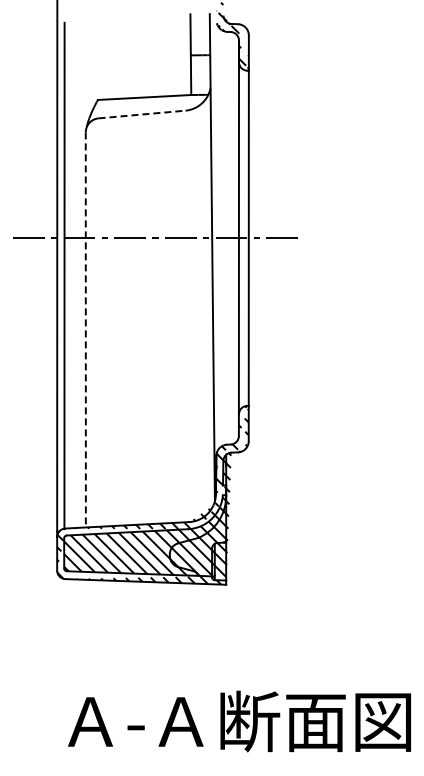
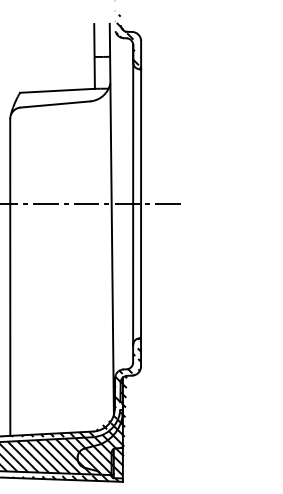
line: (142, 114) -> (55, 104), dashed -> solid
line: (85, 329) -> (10, 277), dashed -> solid

